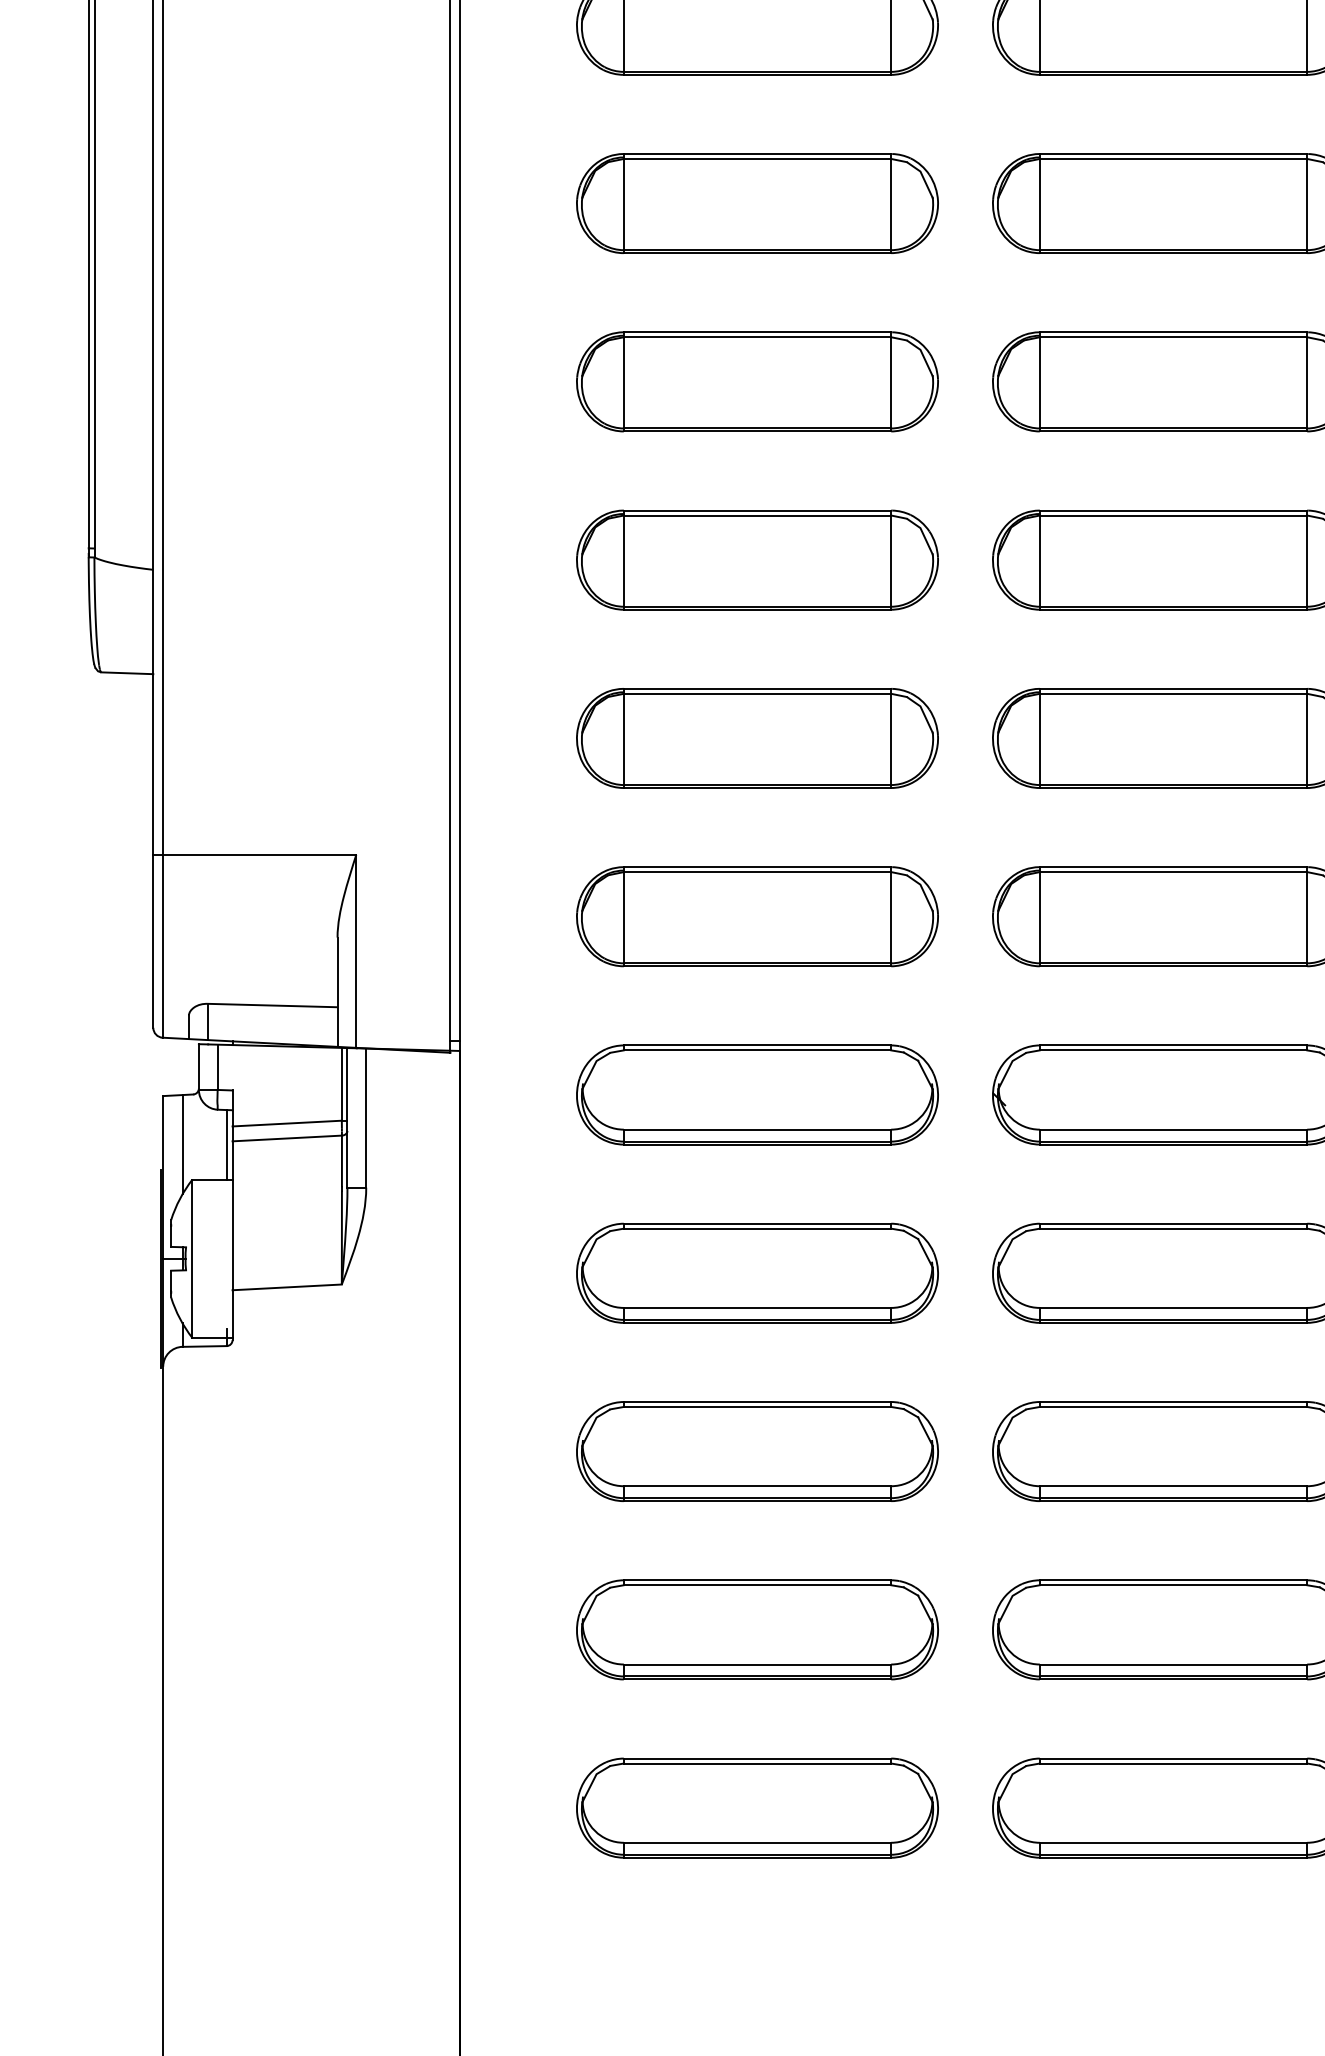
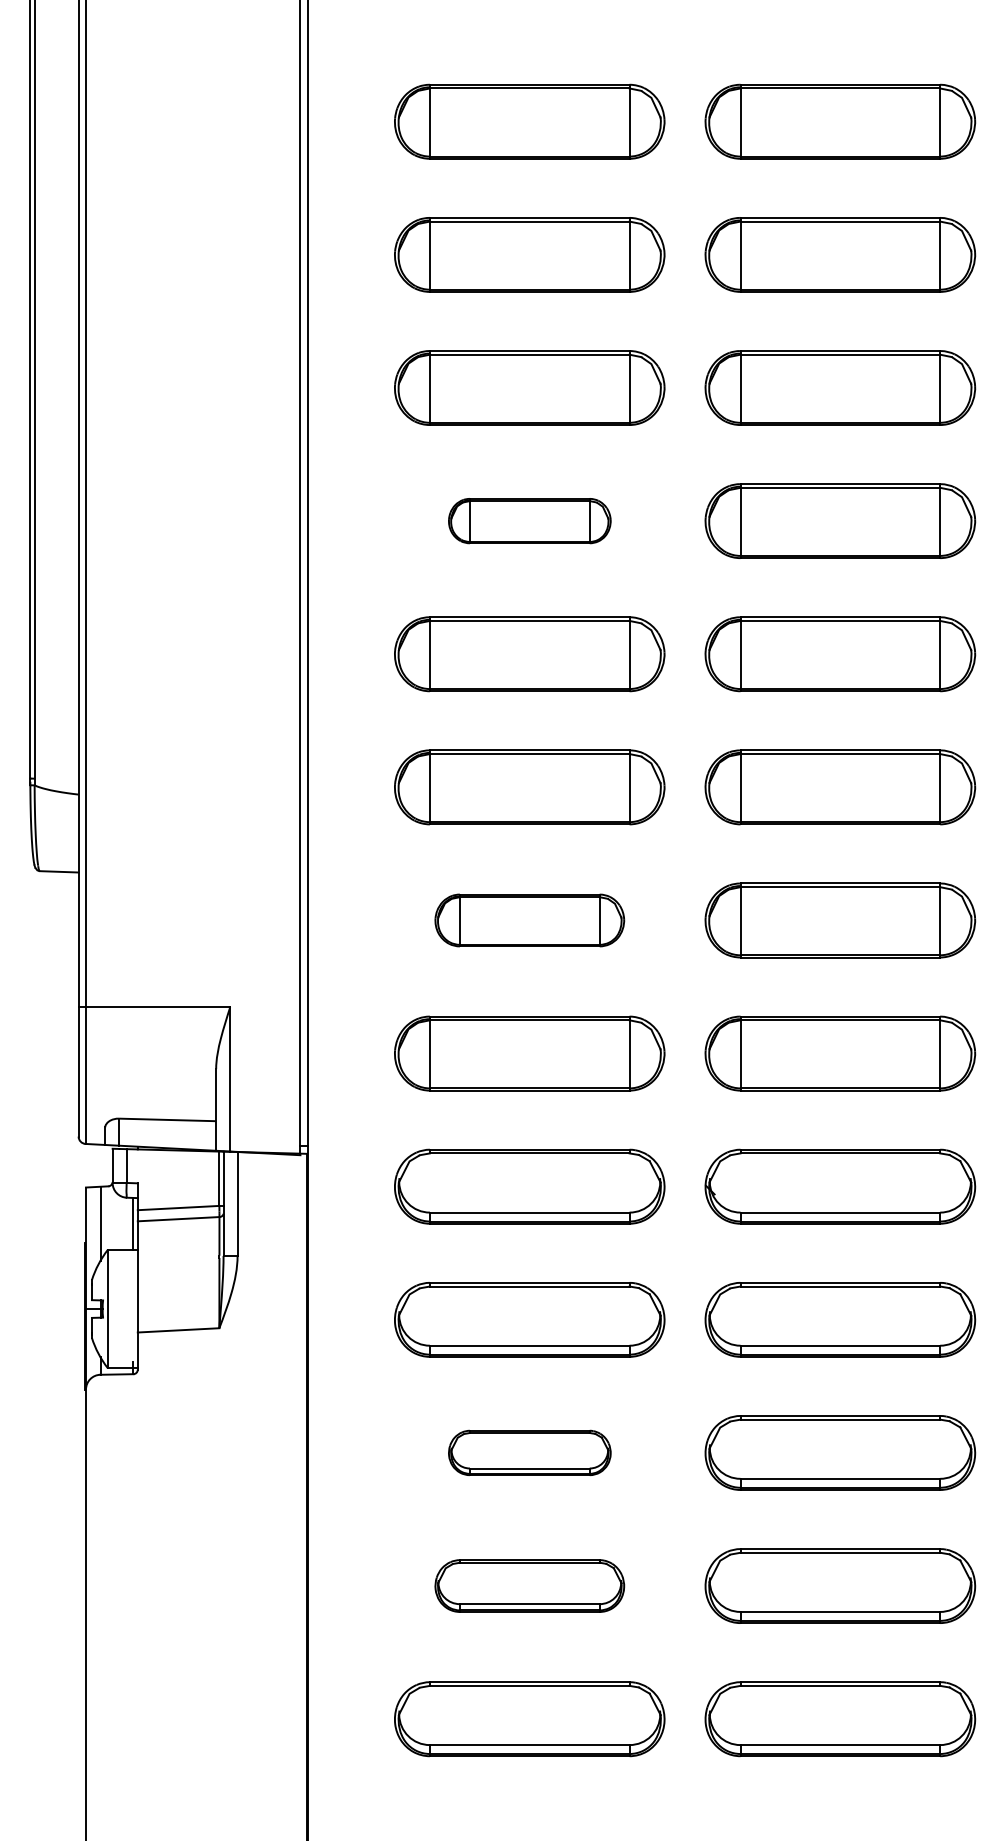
part: (757, 202) -> (529, 520), size x0.6
part: (757, 738) -> (529, 920), size x0.7
part: (757, 1450) -> (529, 1452), size x0.6
part: (757, 1629) -> (529, 1585), size x0.7

